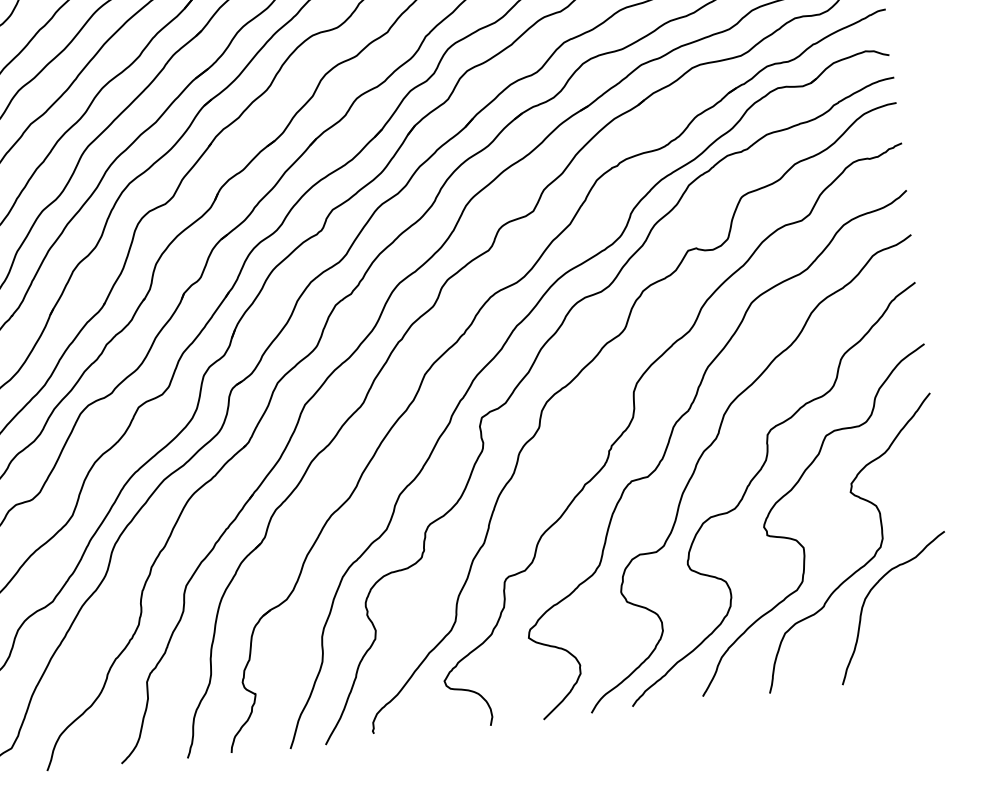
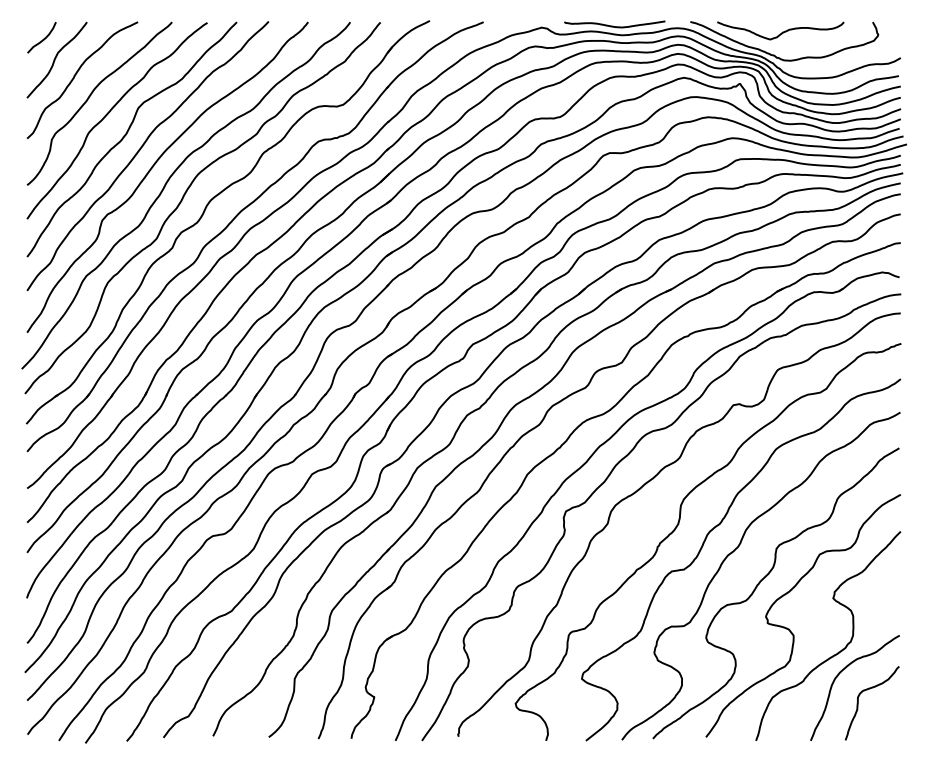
curve: (900, 628) -> (858, 703), added

